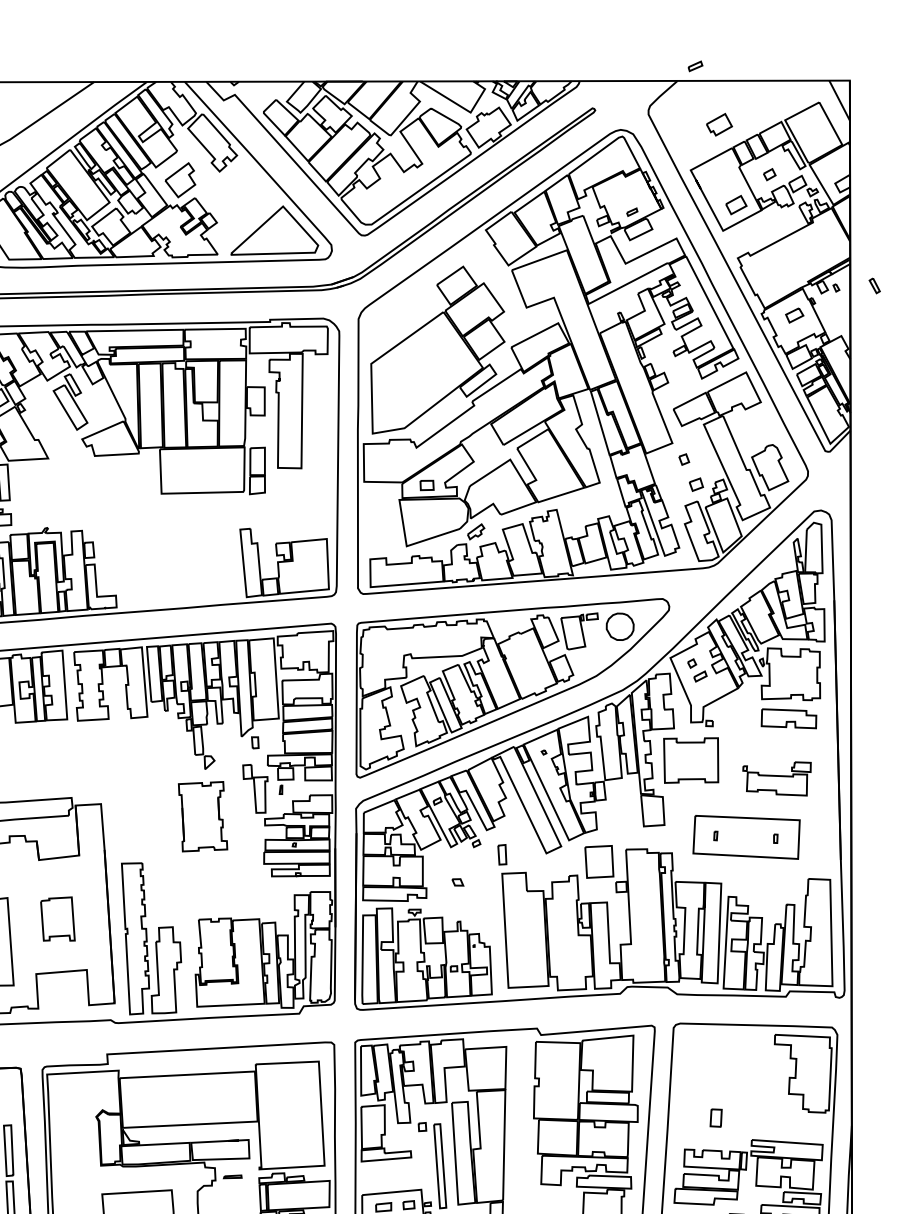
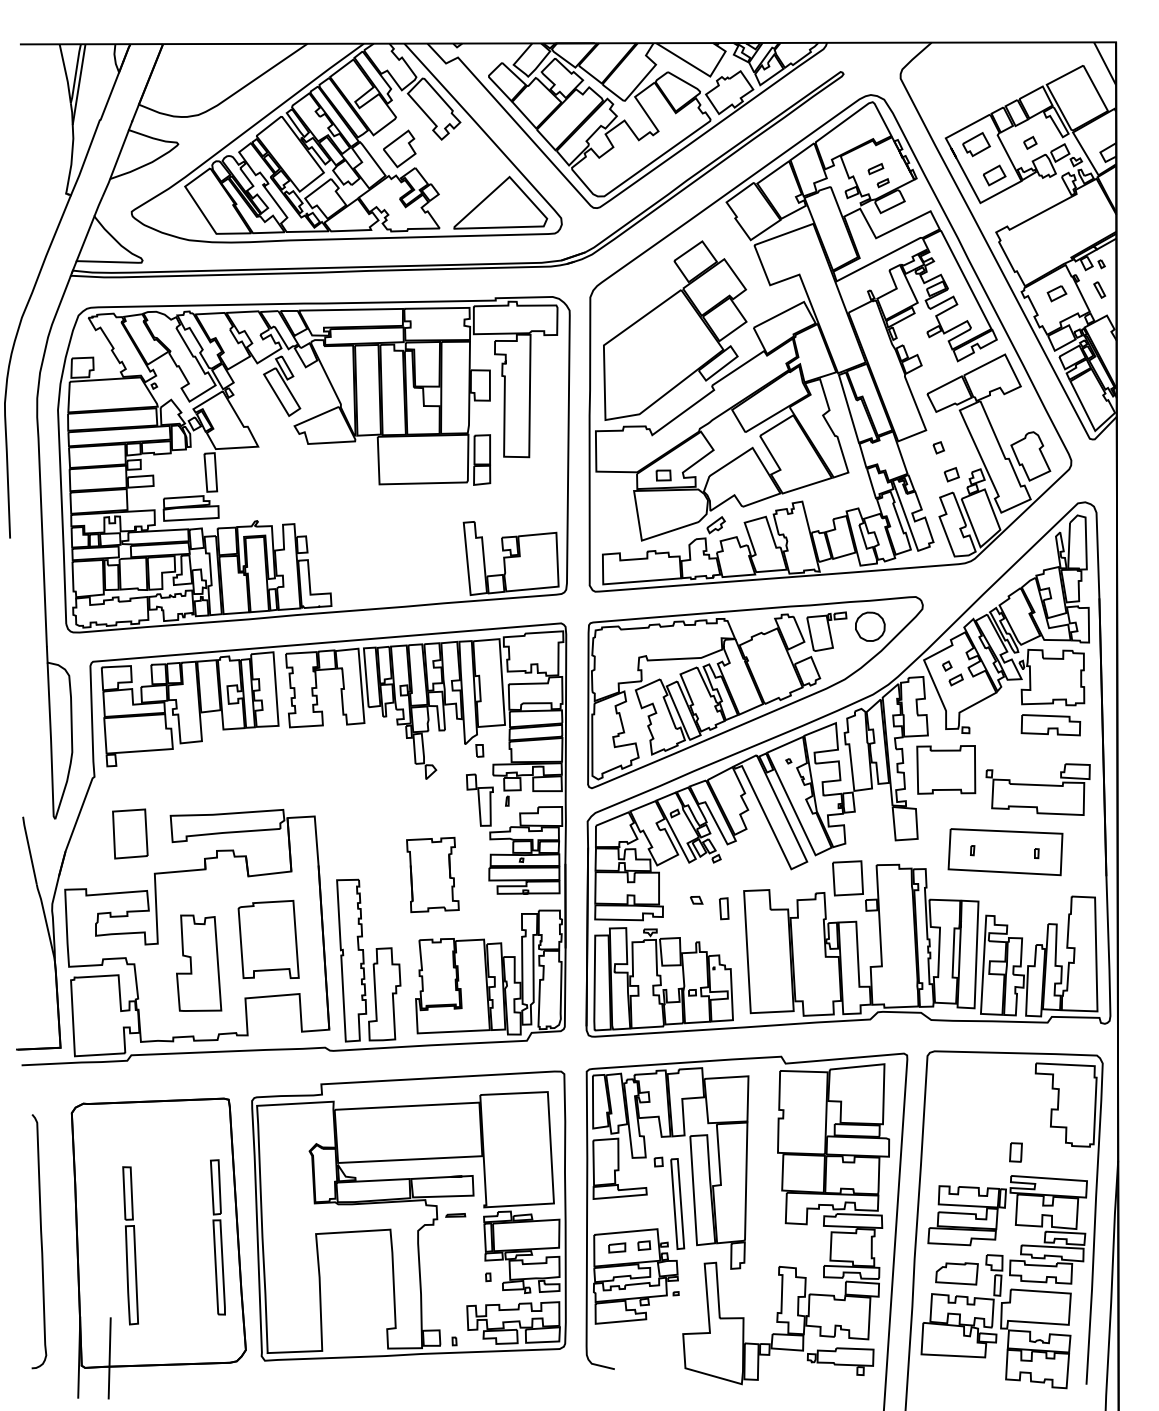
part: (695, 66) -> (875, 169), moved
part: (719, 124) -> (976, 144), moved
part: (874, 285) -> (1099, 289), moved
part: (776, 778) -> (1037, 789), size x1.43
part: (202, 816) -> (432, 874), moved
part: (502, 854) -> (724, 908), moved
part: (57, 919) -> (268, 939), size x1.67
part: (715, 1118) -> (1015, 1152), moved

